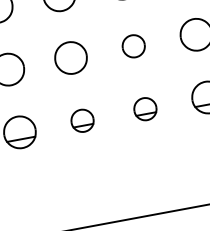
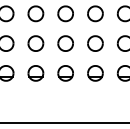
part: (133, 46) -> (95, 43), size x1.43
part: (145, 109) -> (95, 73), size x1.43
part: (82, 121) -> (65, 73), size x1.43

